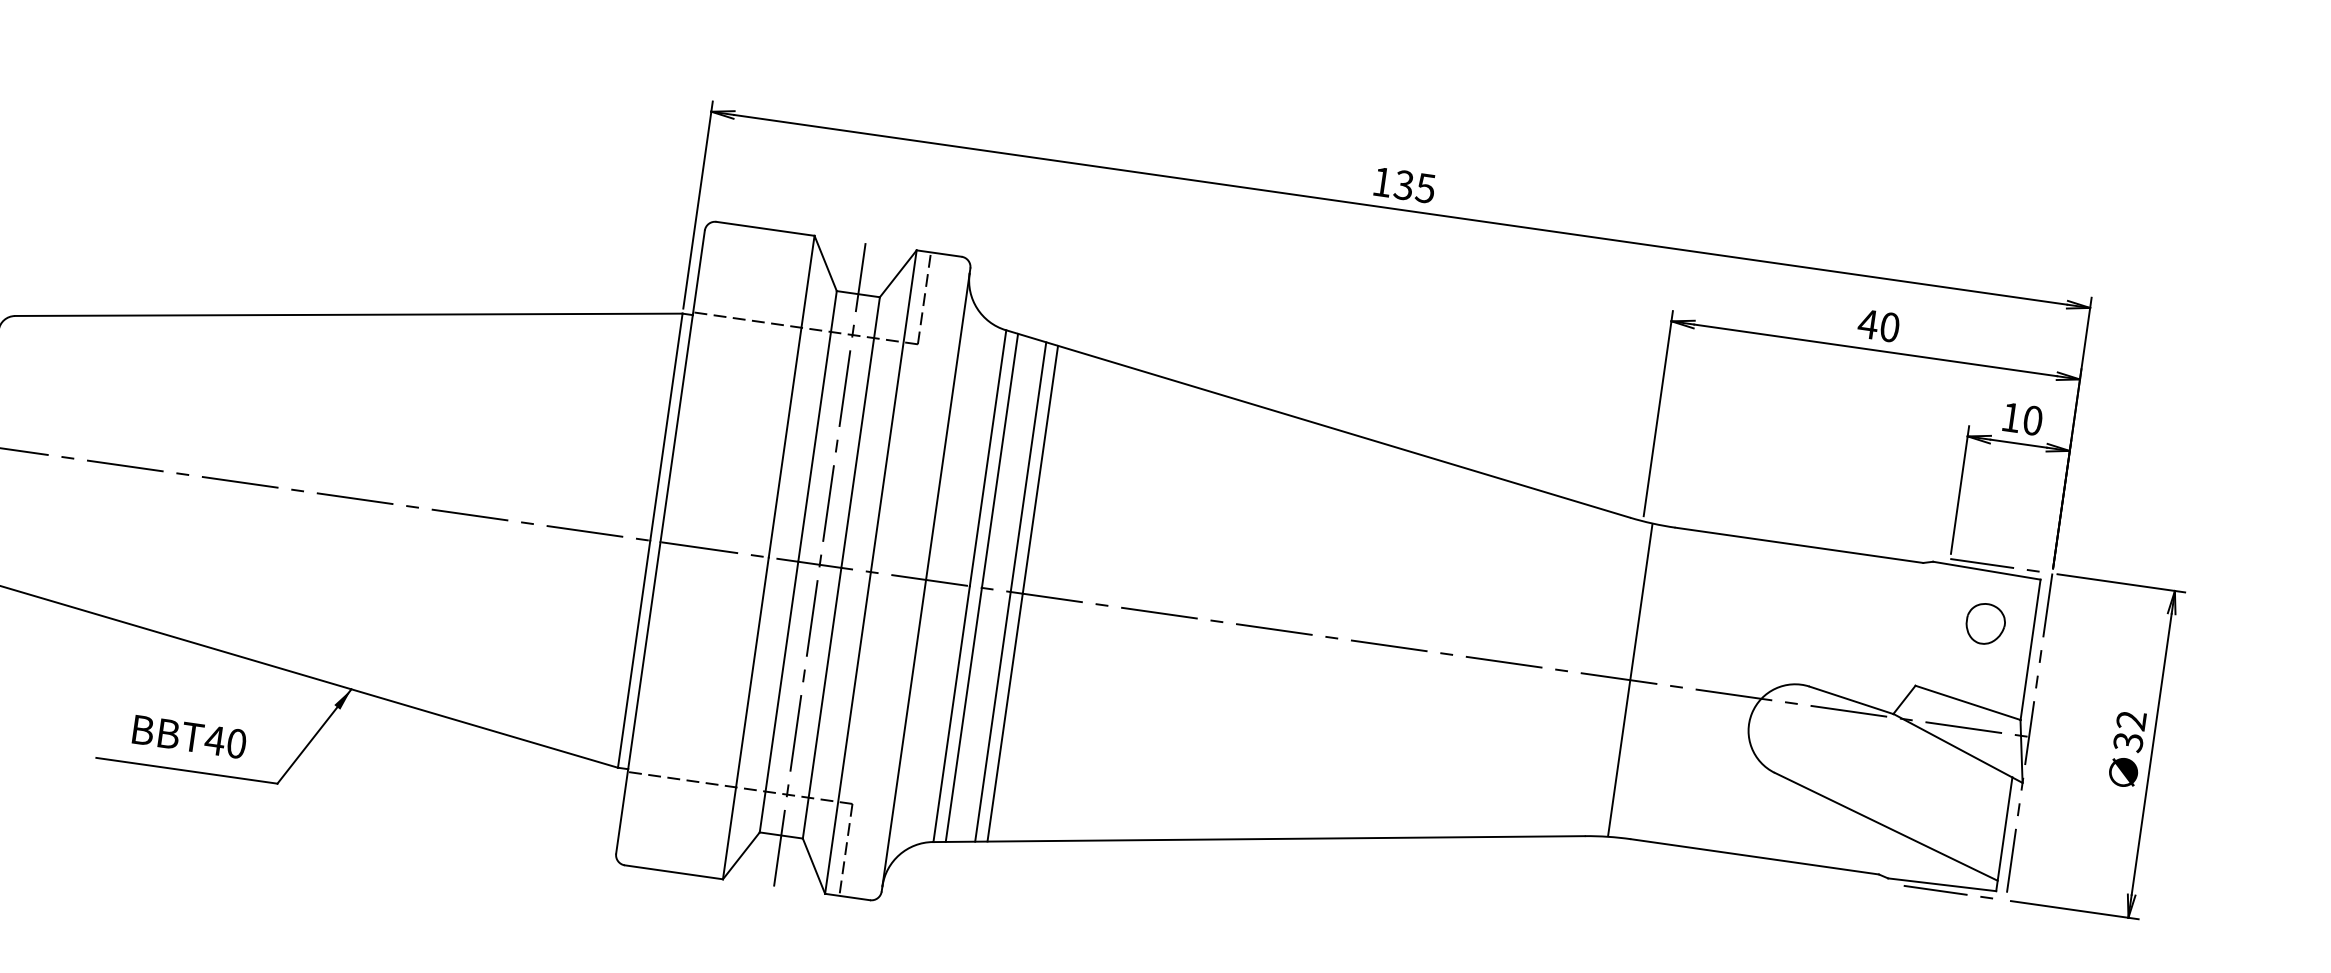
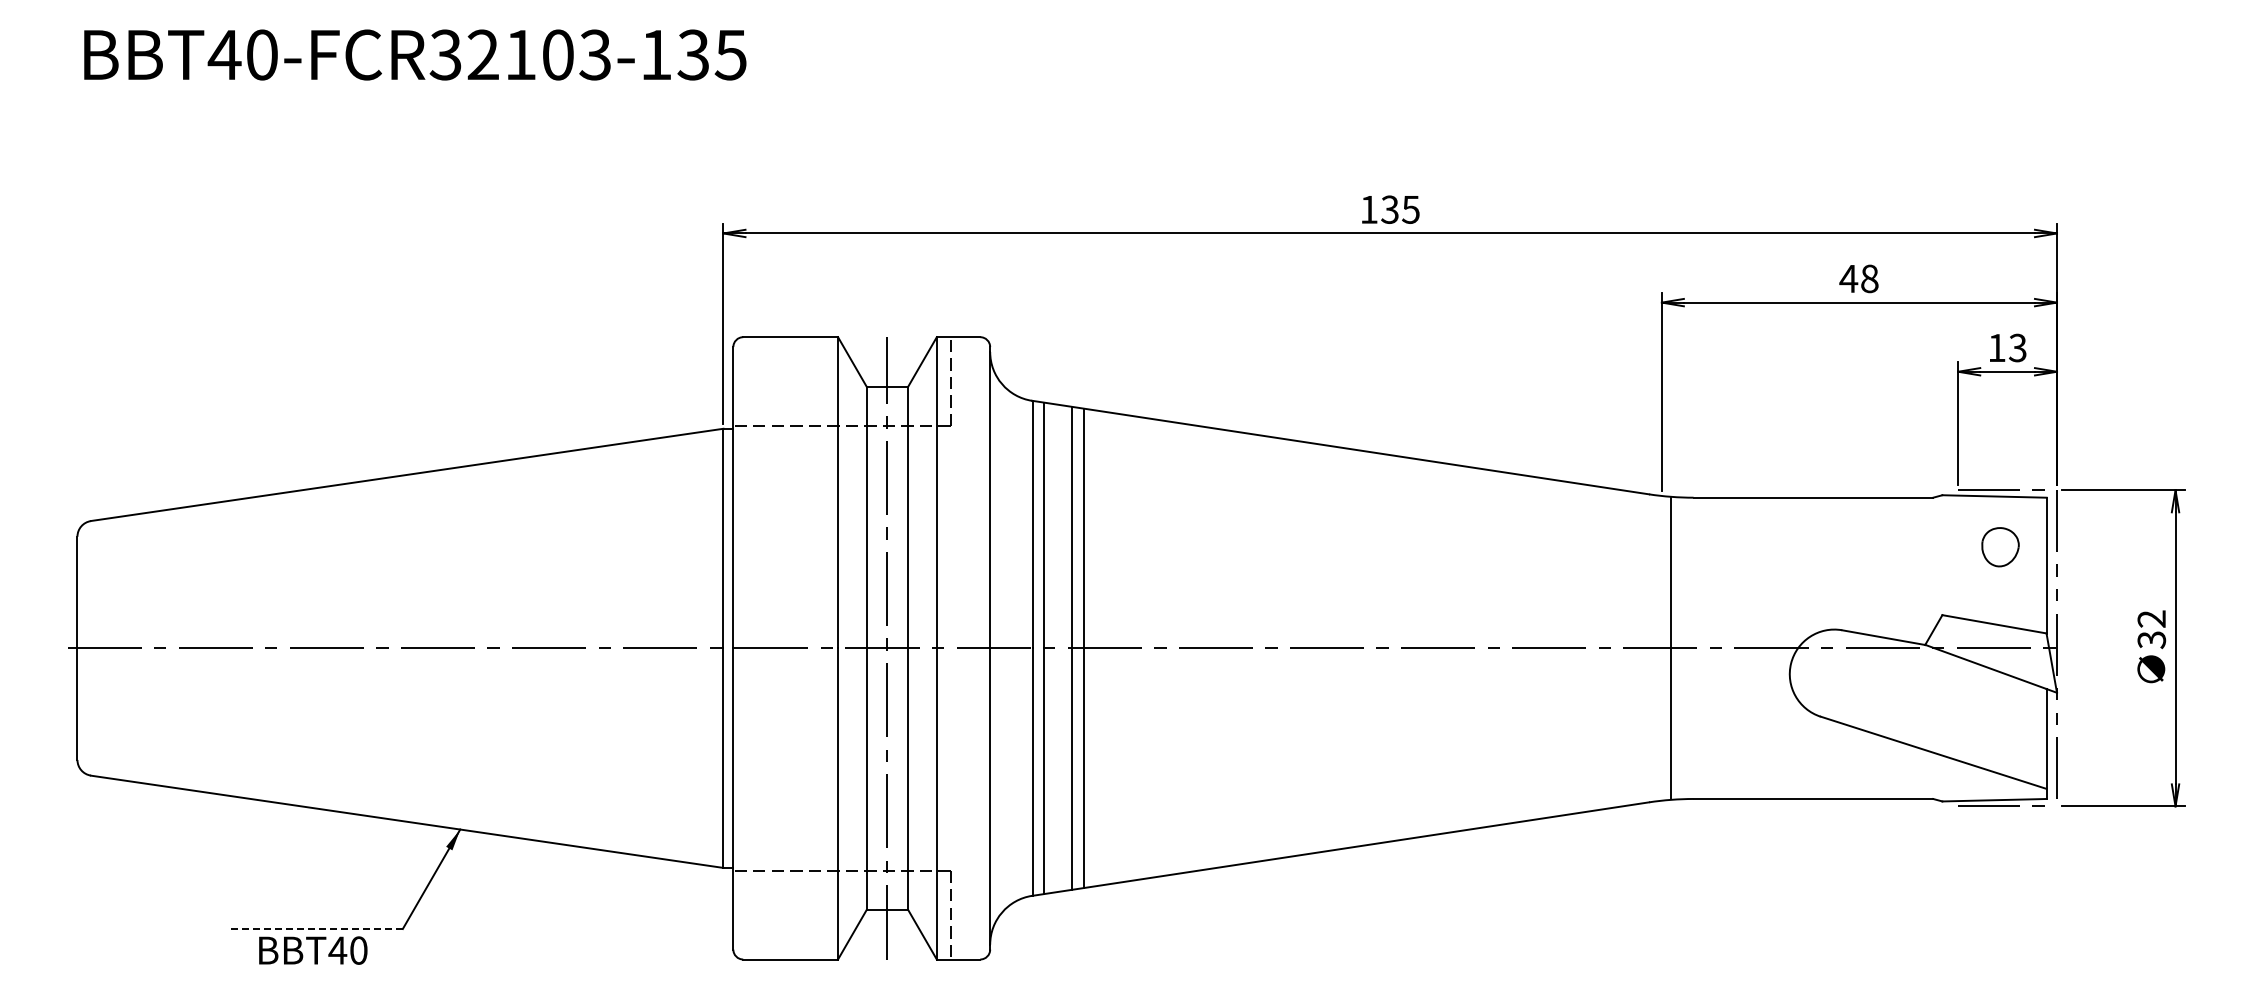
text: (1889, 326) -> (1869, 278), 40 -> 48
text: (2032, 420) -> (2017, 347), 10 -> 13
text: (189, 736) -> (313, 950), moved
line: (187, 770) -> (315, 928), solid -> dashed

